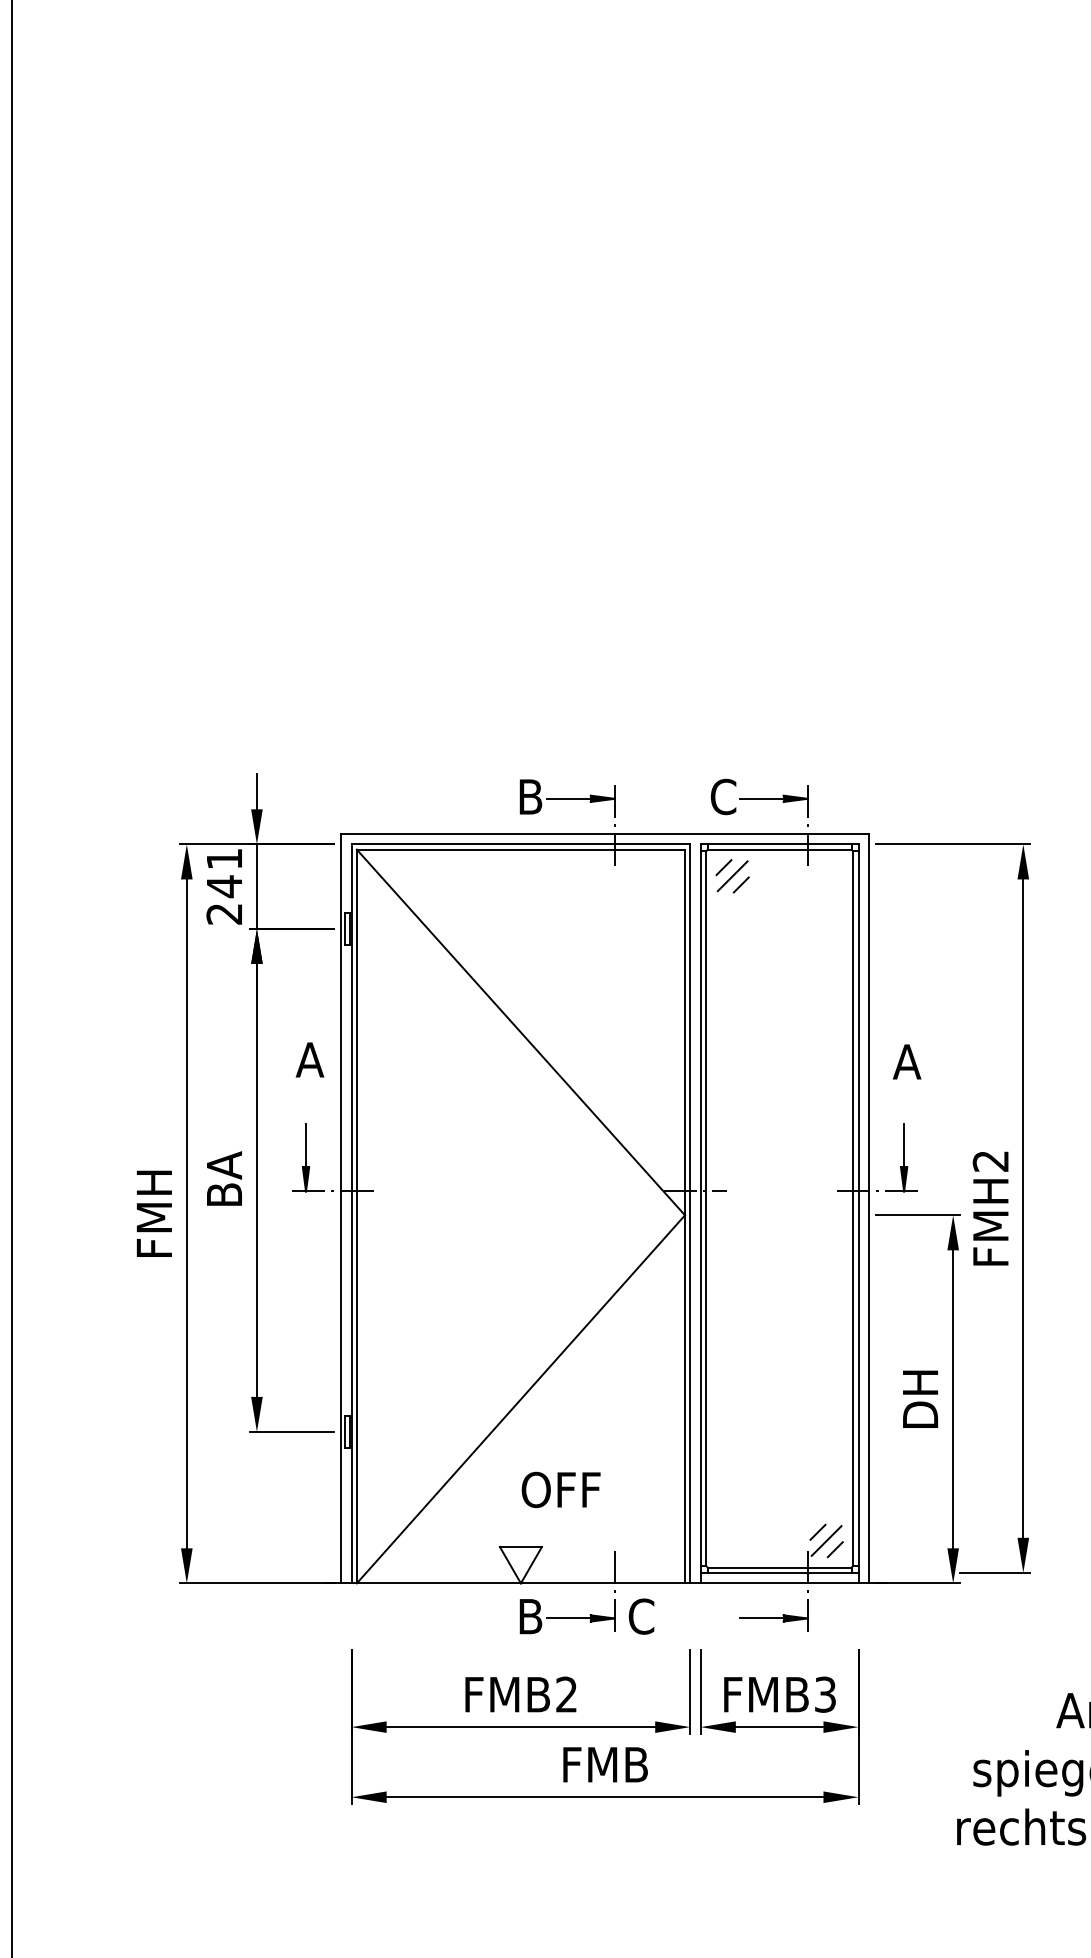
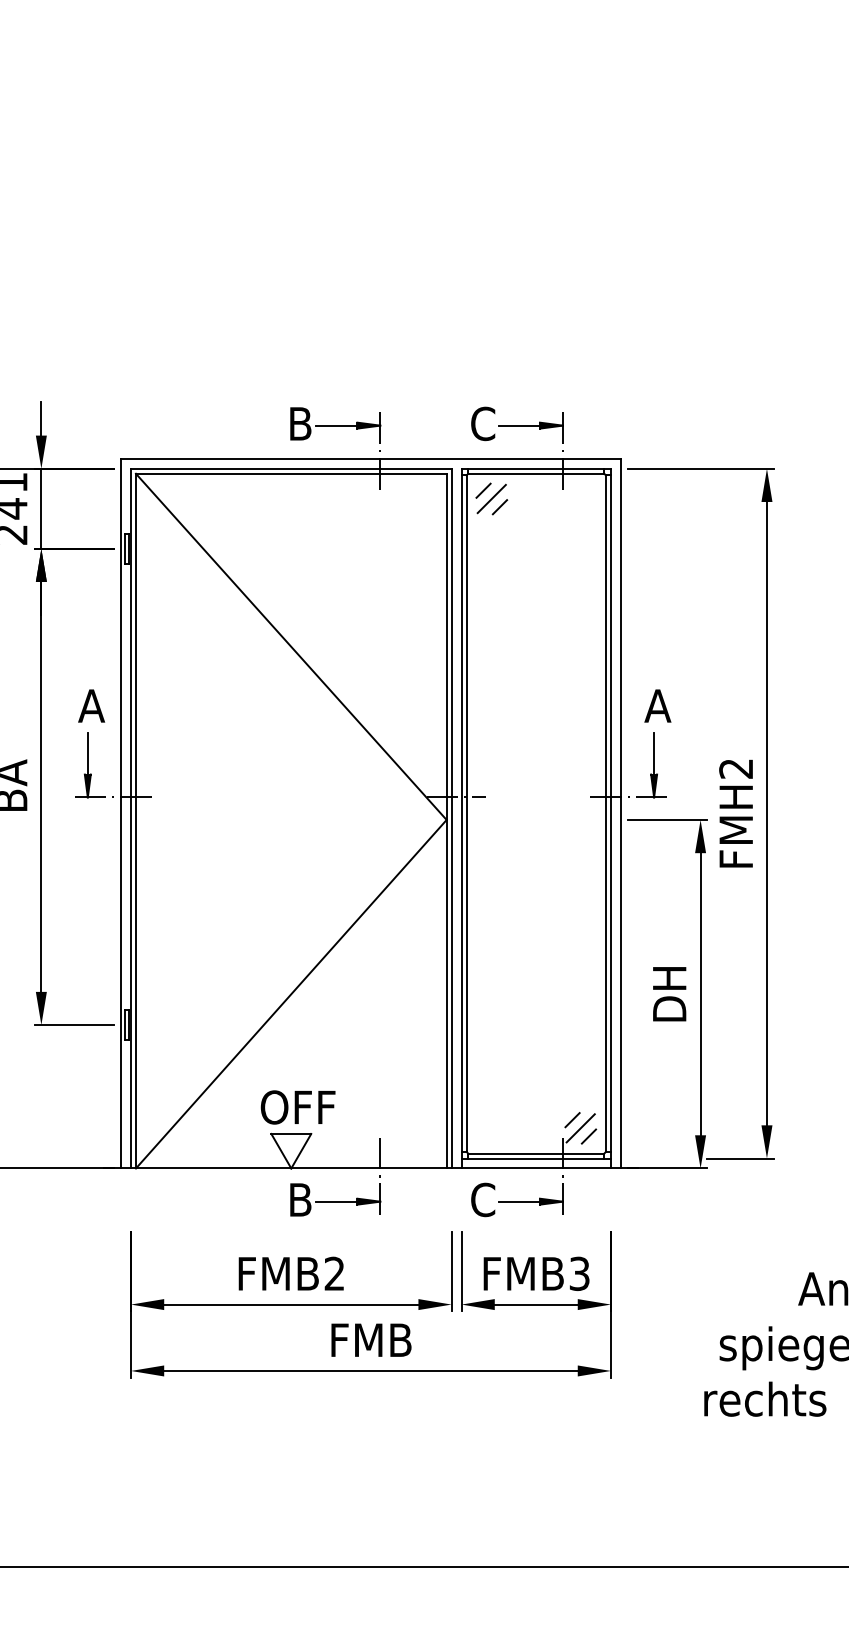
text: (309, 1059) -> (91, 705), moved
text: (906, 1061) -> (657, 705), moved
text: (560, 1489) -> (297, 1107), moved
text: (641, 1616) -> (483, 1199), moved

